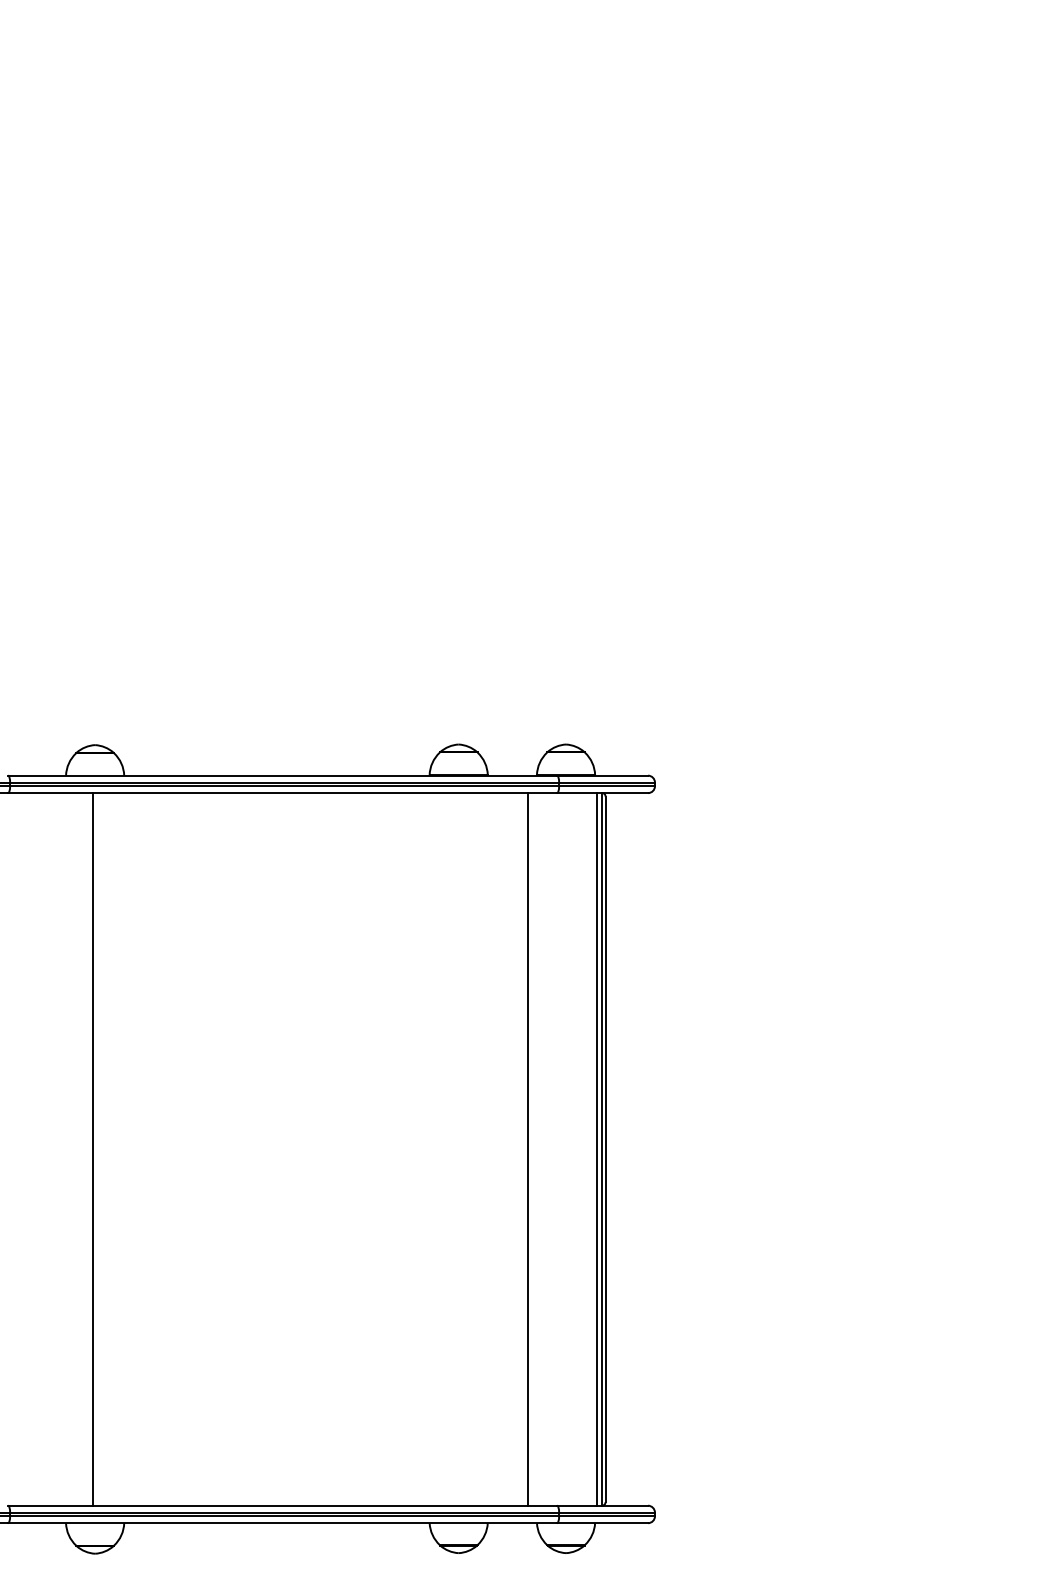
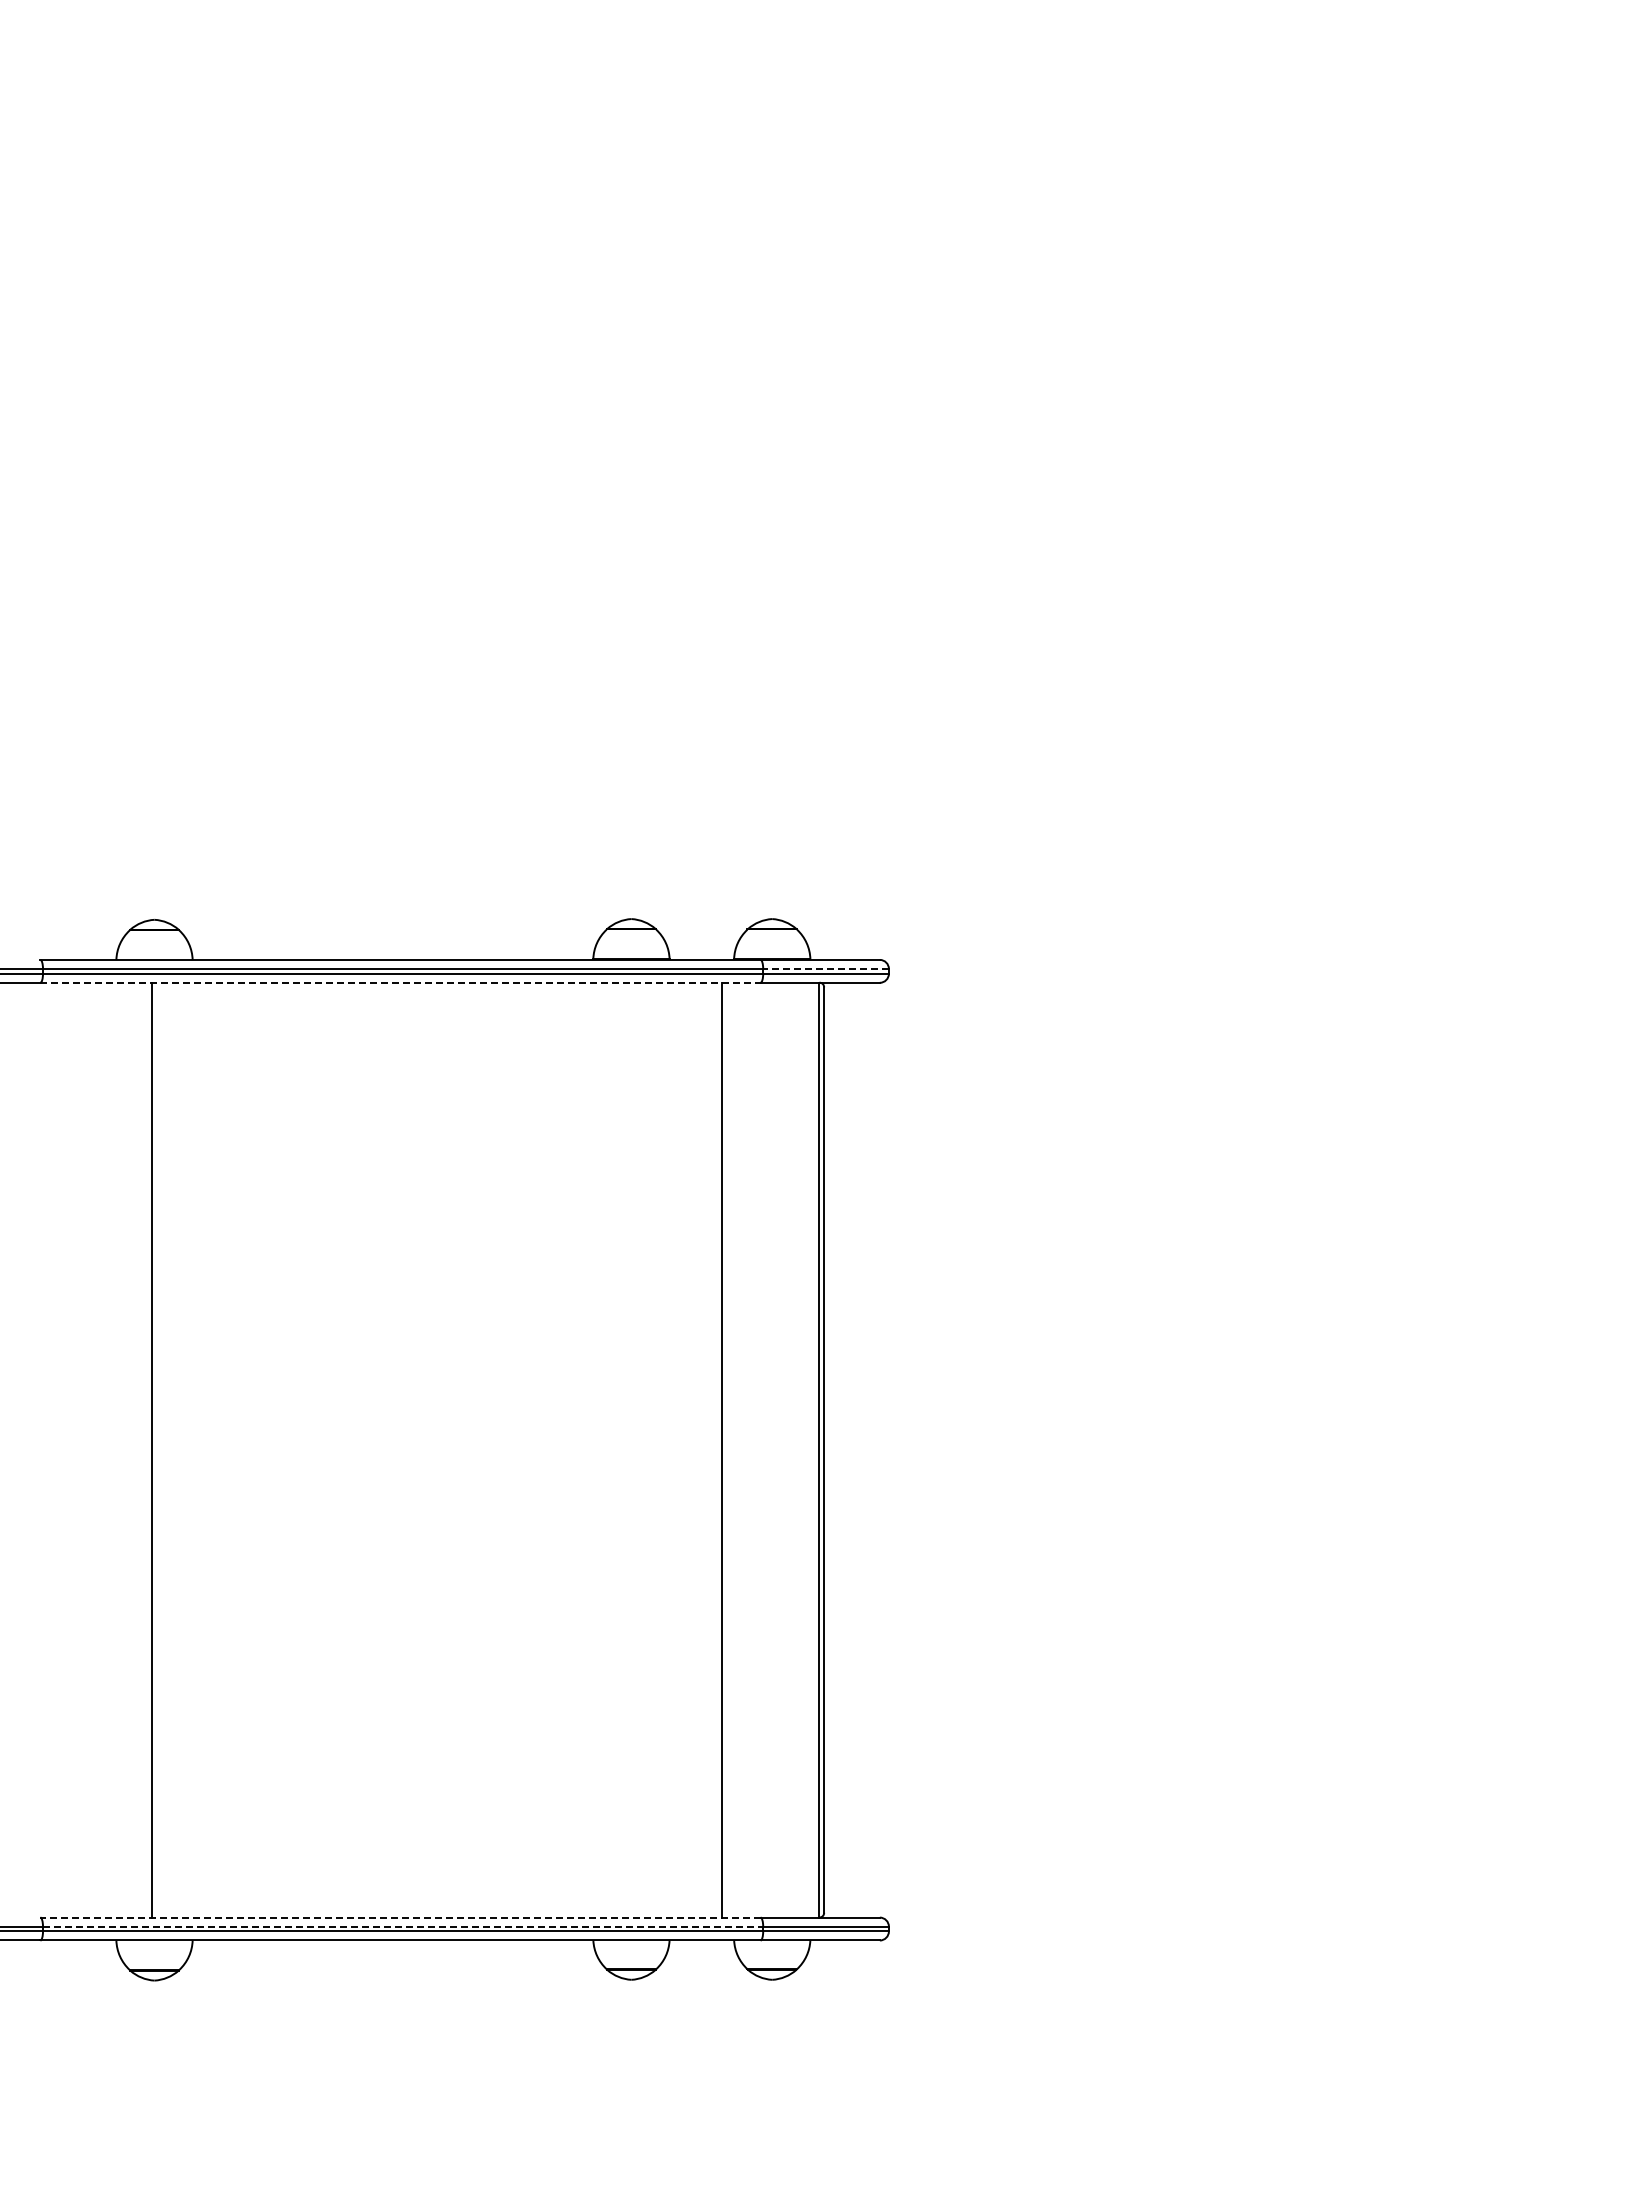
line: (607, 782) -> (826, 968), solid -> dashed
line: (283, 792) -> (401, 982), solid -> dashed
line: (596, 1148) -> (812, 1449), removed
line: (282, 1505) -> (400, 1917), solid -> dashed
line: (284, 1512) -> (403, 1926), solid -> dashed

